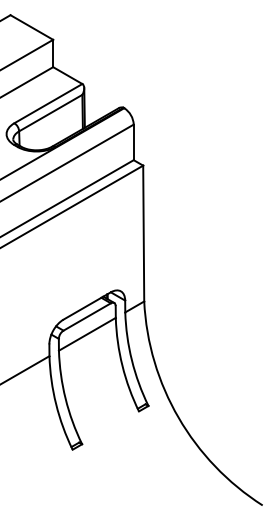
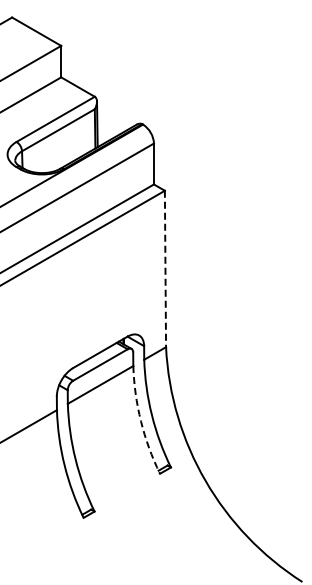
line: (143, 234) -> (165, 269), solid -> dashed
arc: (122, 366) -> (140, 421), solid -> dashed

